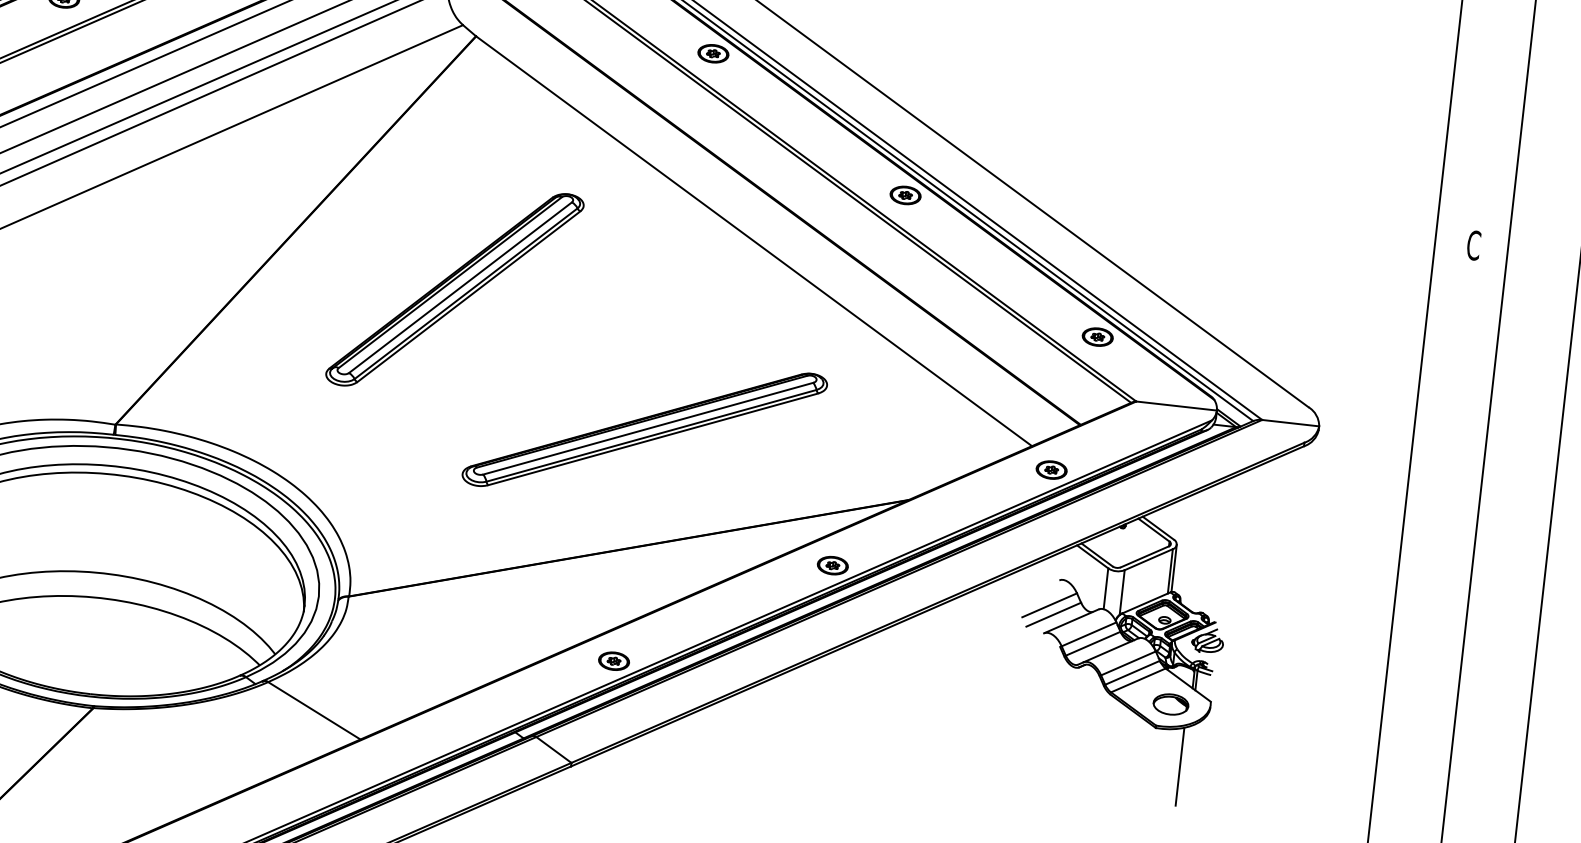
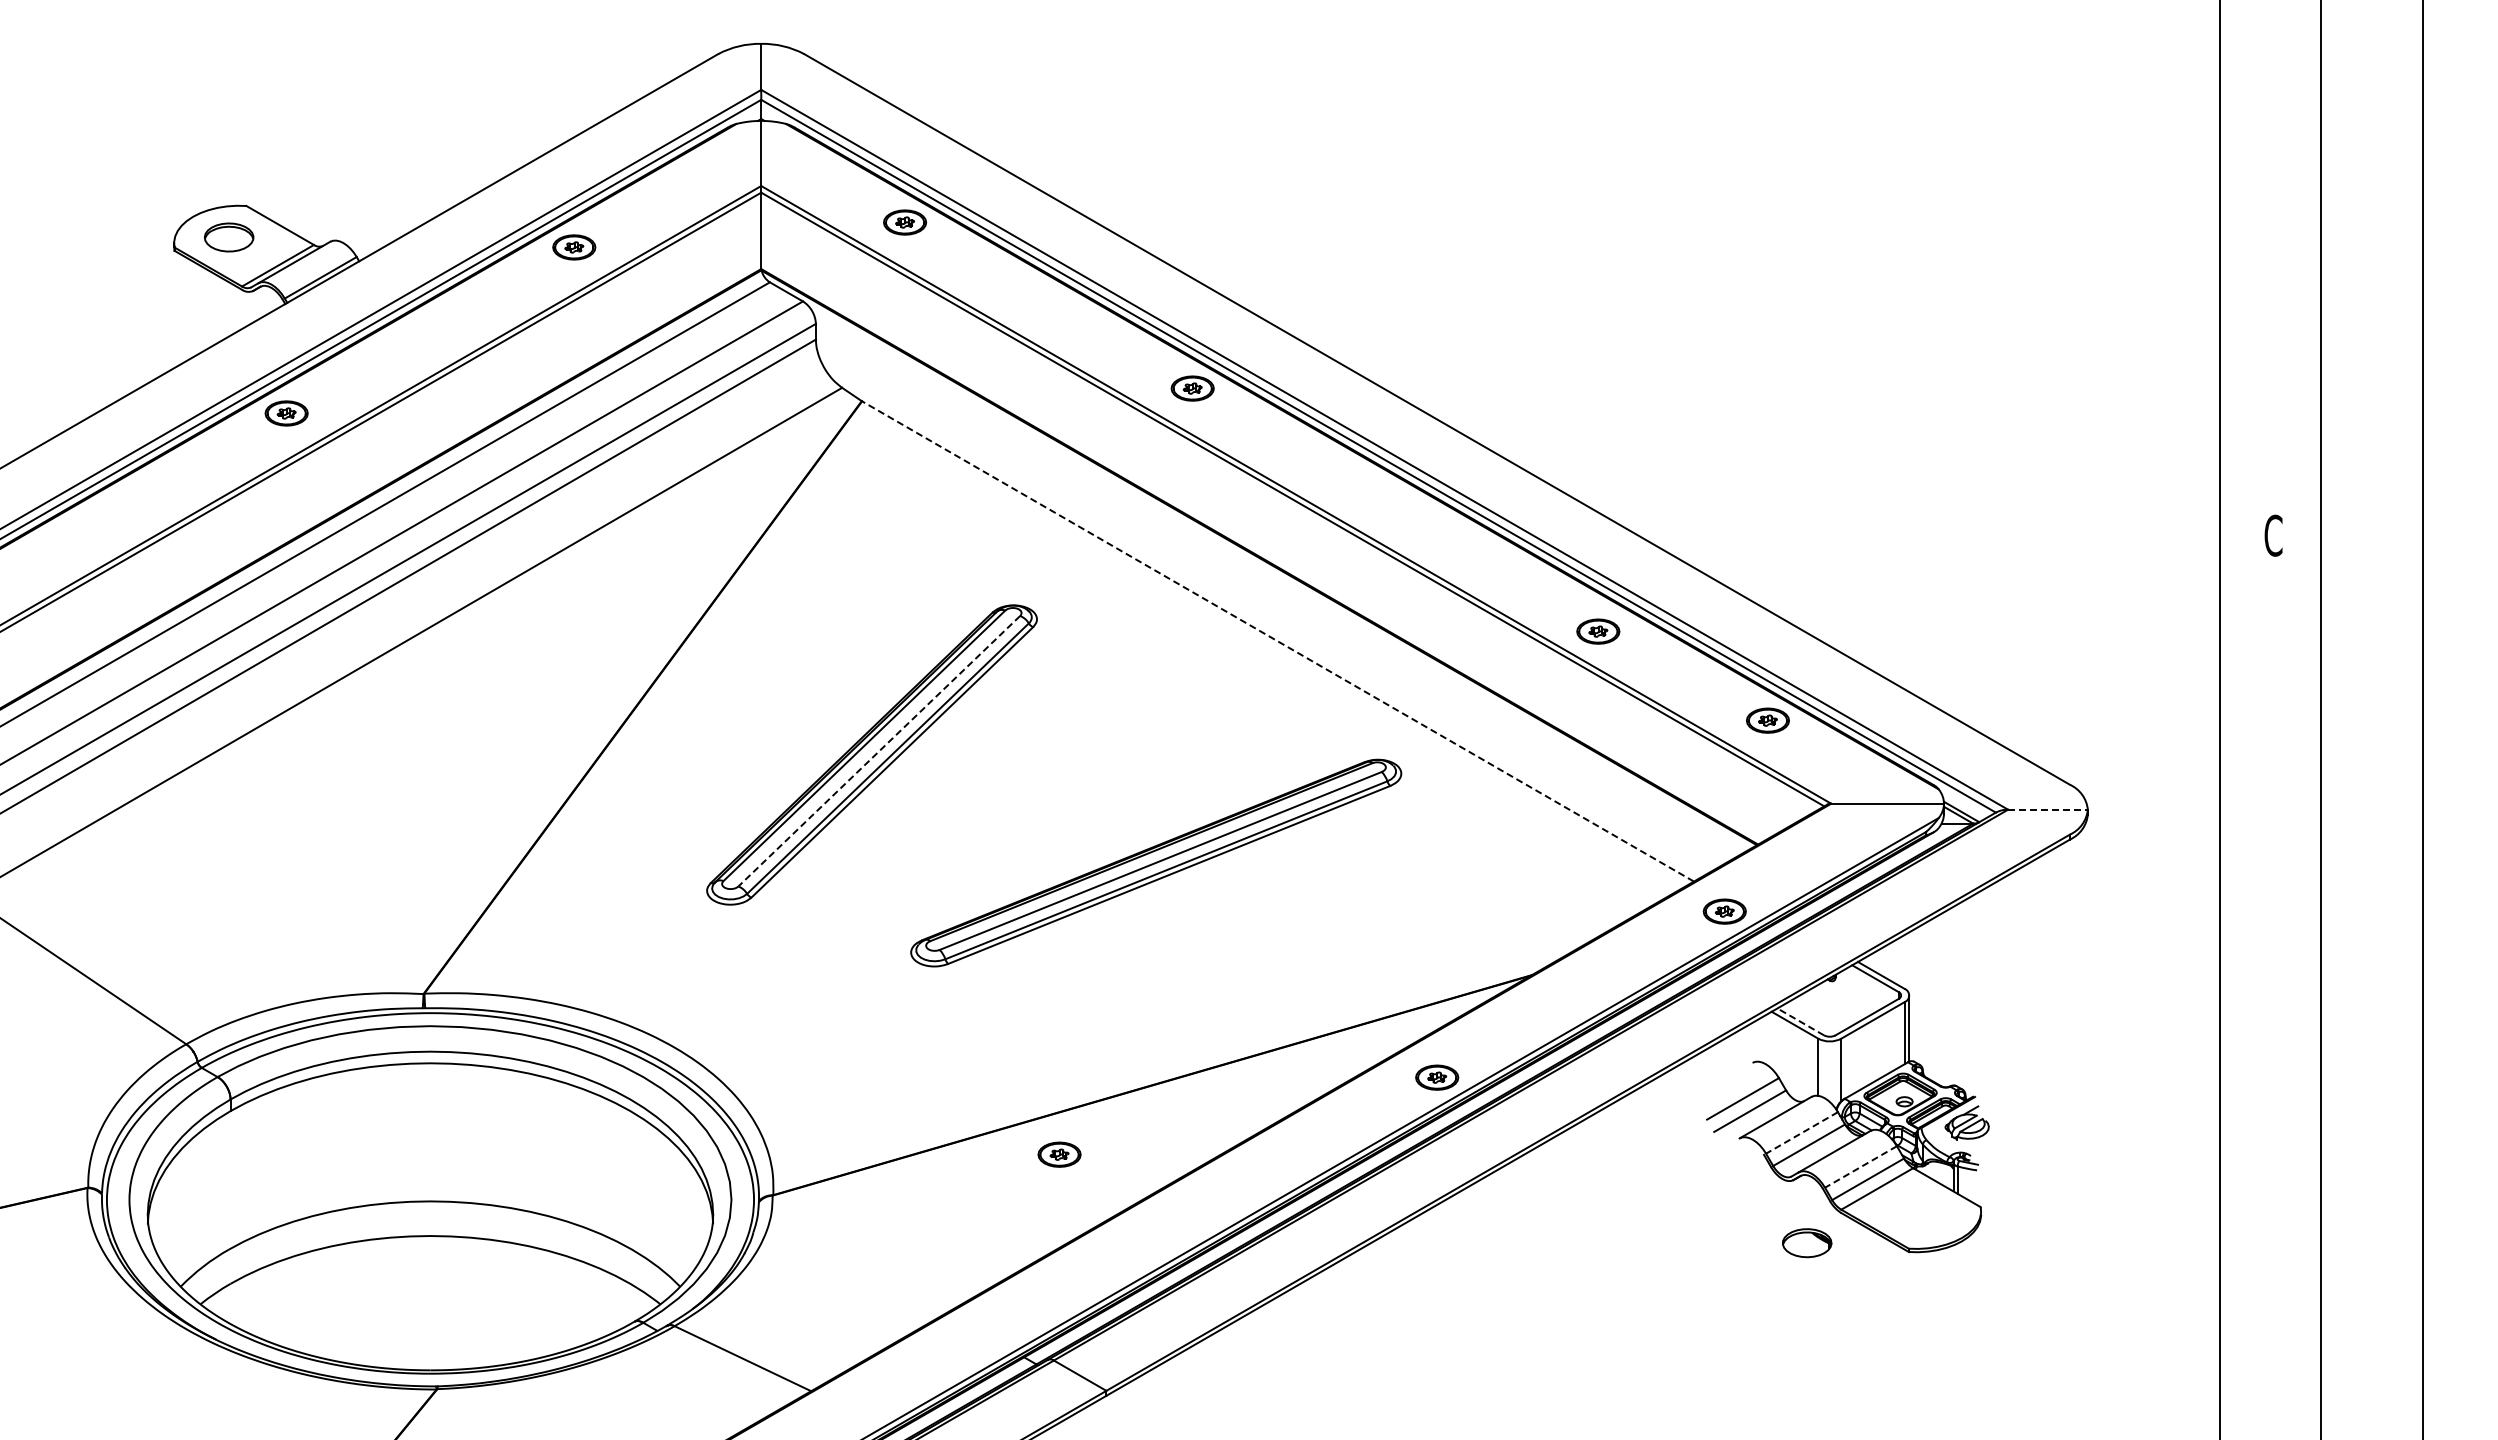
part: (905, 195) -> (1598, 631), moved
line: (753, 241) -> (1277, 641), solid -> dashed
line: (459, 287) -> (878, 751), solid -> dashed
line: (1290, 422) -> (2047, 809), solid -> dashed
part: (645, 429) -> (1156, 862), moved
line: (1096, 554) -> (1800, 1021), solid -> dashed
line: (1089, 634) -> (1802, 1132), solid -> dashed
part: (614, 661) -> (1059, 1154), moved
line: (1128, 663) -> (1861, 1166), solid -> dashed
part: (1171, 704) -> (1807, 1243), moved
line: (1180, 766) -> (1948, 1301), removed

